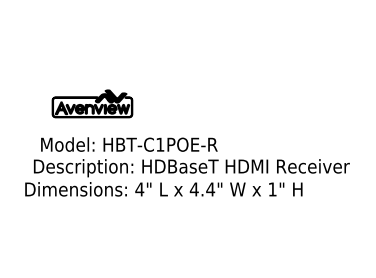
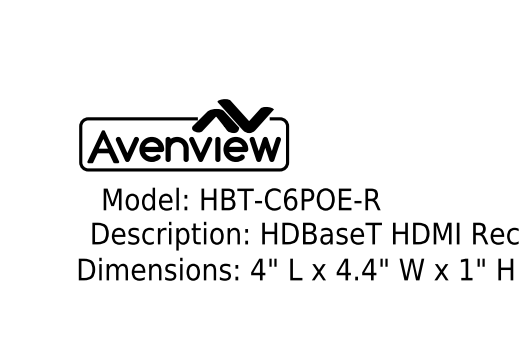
part: (92, 103) -> (184, 134), size x1.67
text: (160, 144) -> (290, 199), HBT-C1POE-R -> HBT-C6POE-R

